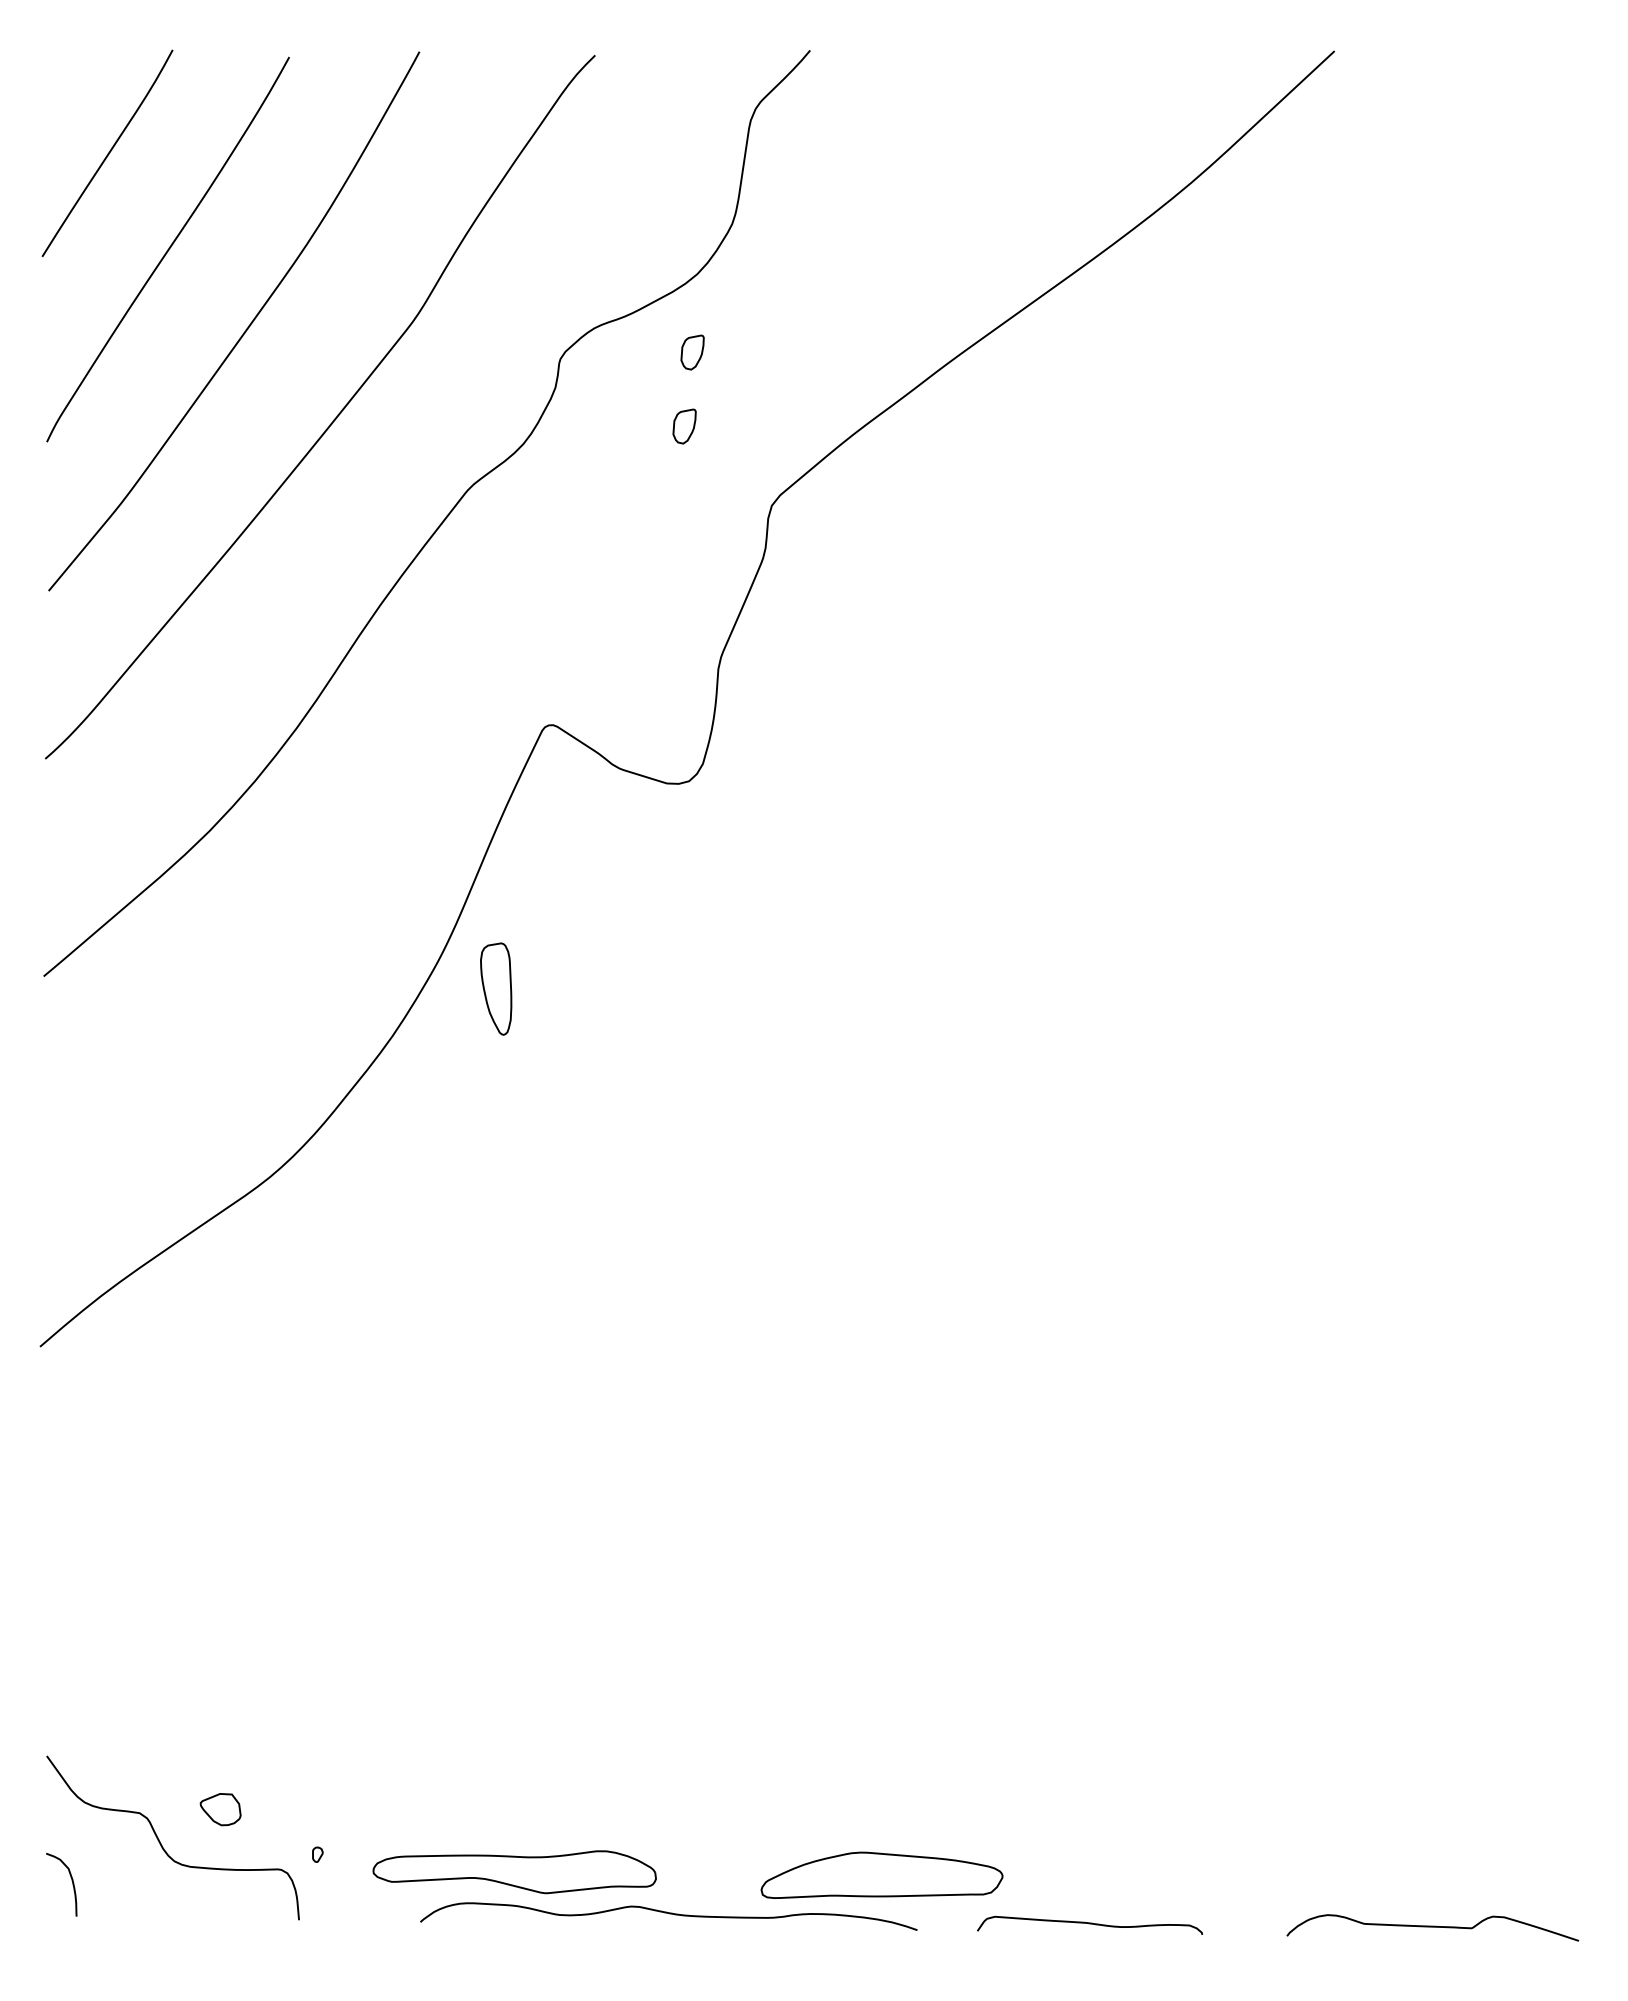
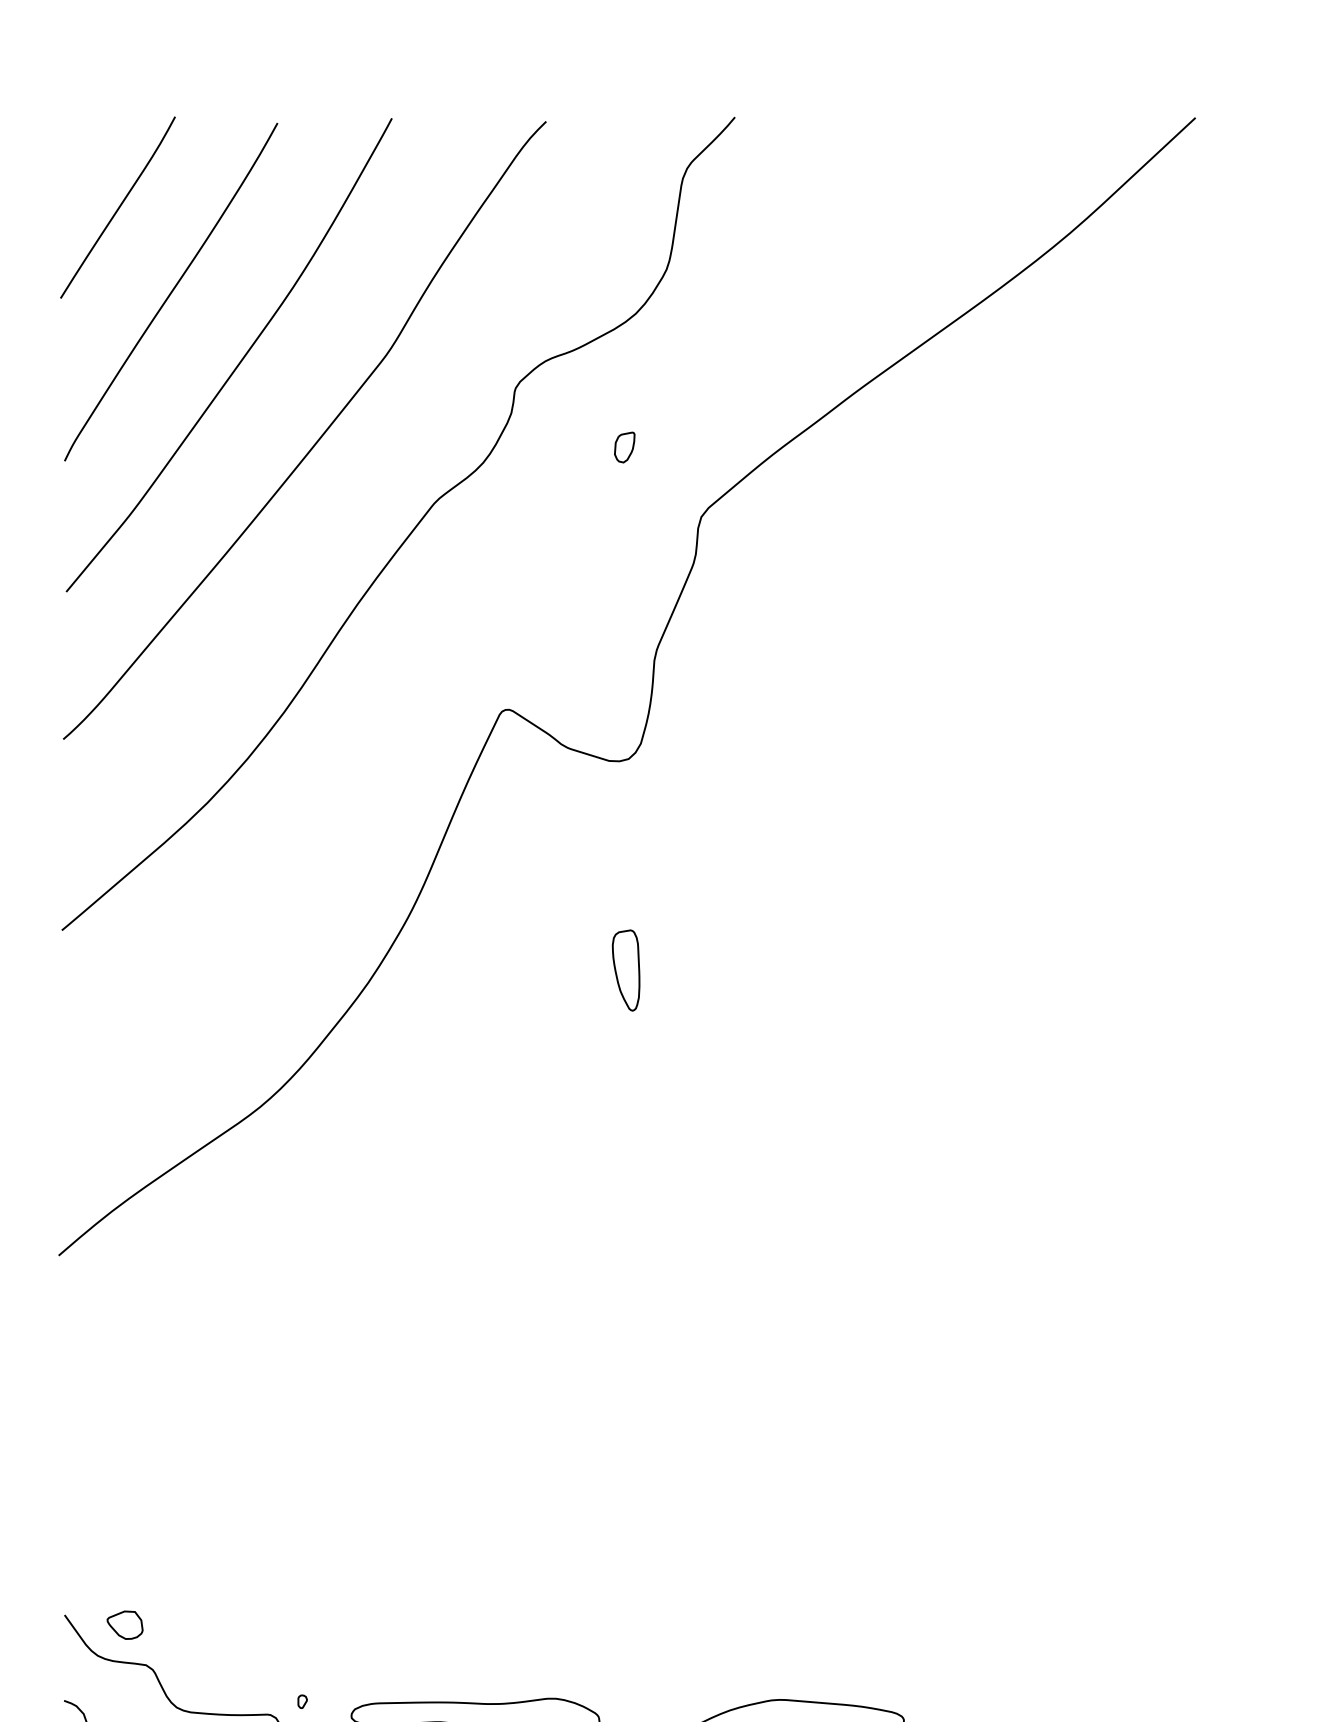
part: (692, 352) -> (631, 382), removed
part: (496, 988) -> (626, 970), moved
part: (220, 1809) -> (124, 1625), moved

